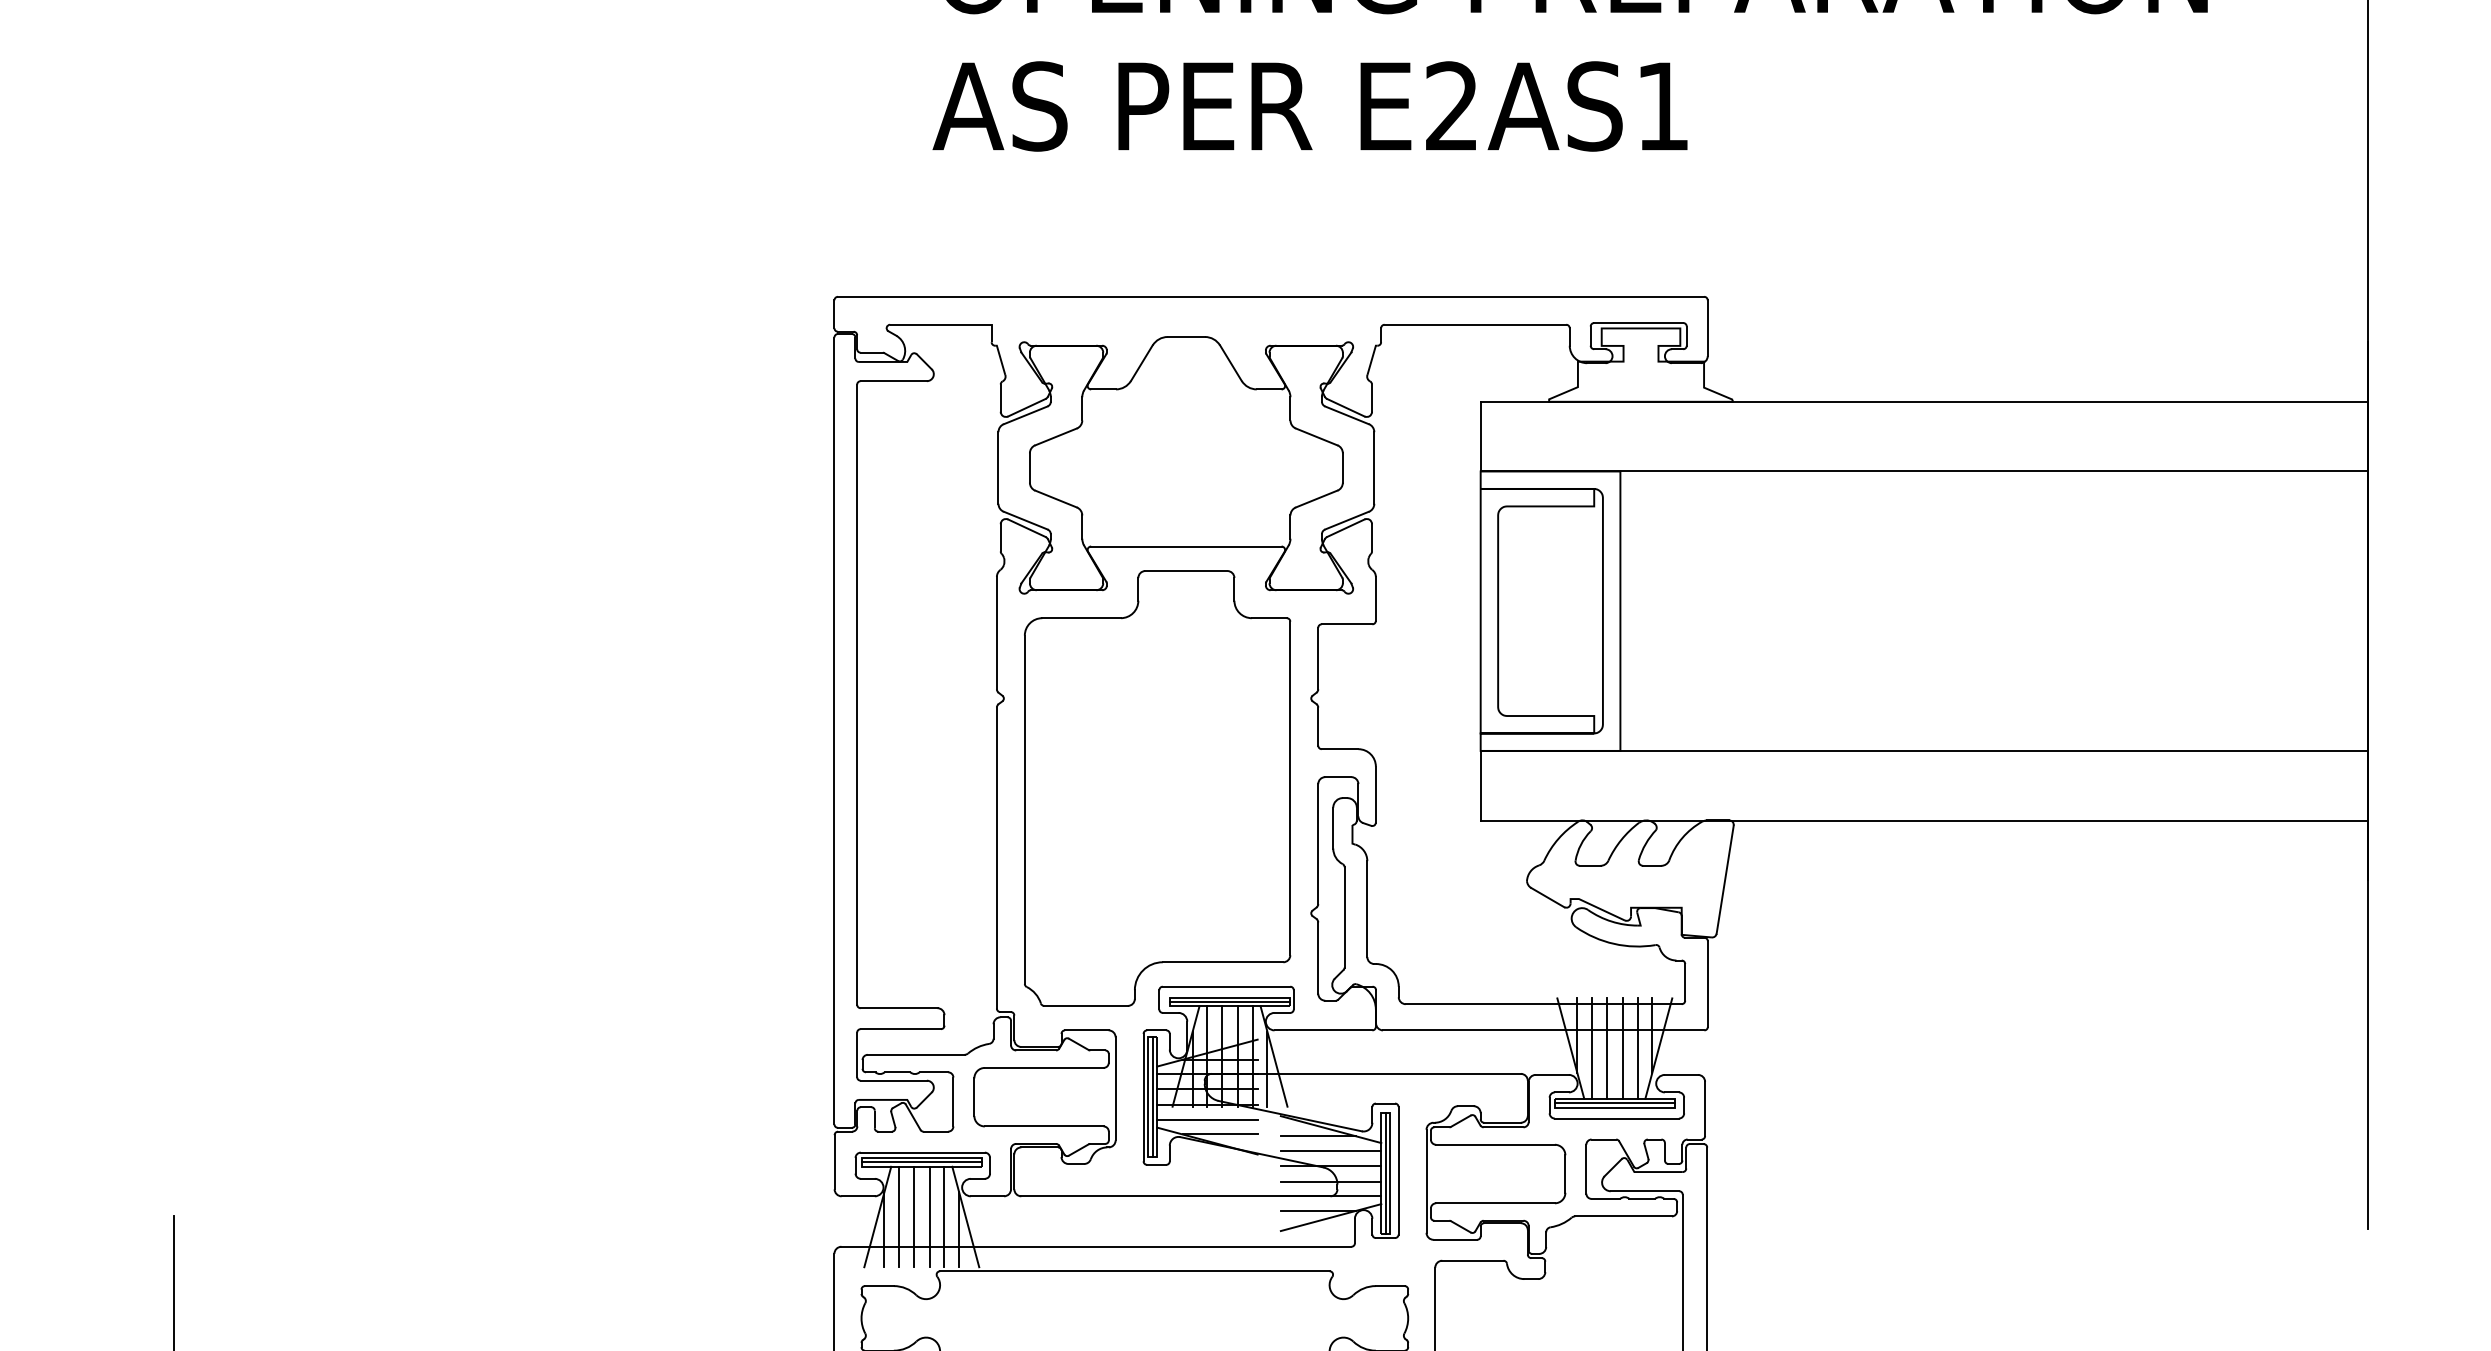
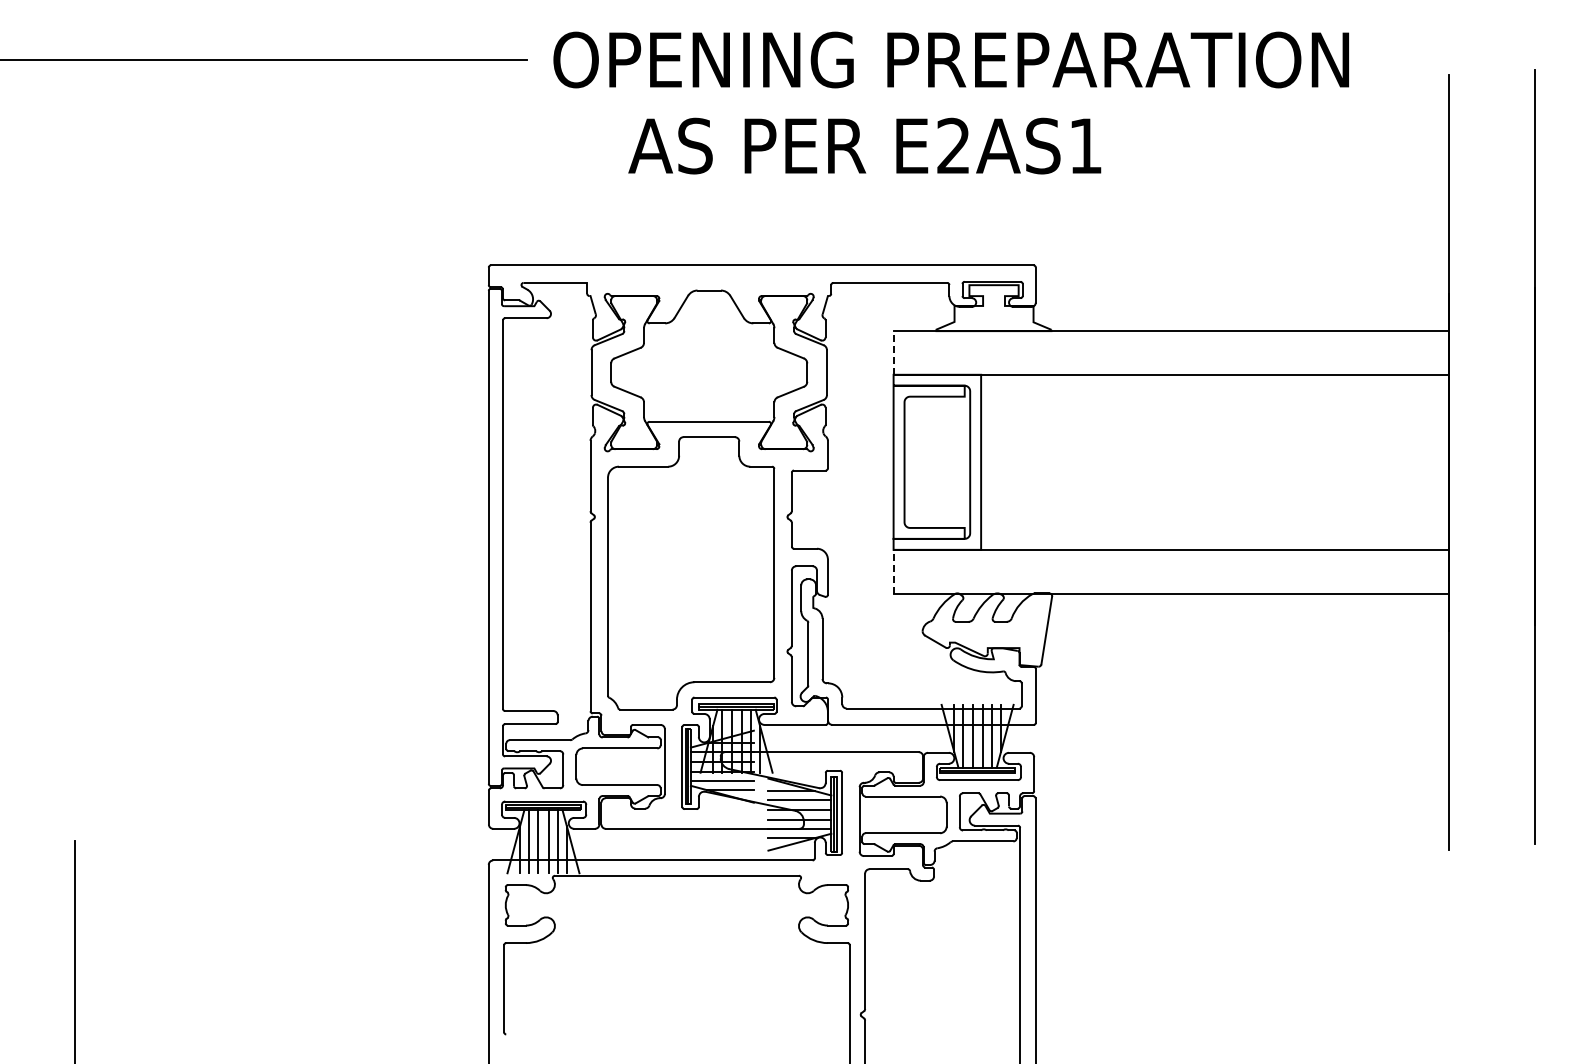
text: (1309, 105) -> (864, 145), moved
line: (1480, 435) -> (893, 352), solid -> dashed
line: (1480, 785) -> (893, 571), solid -> dashed

